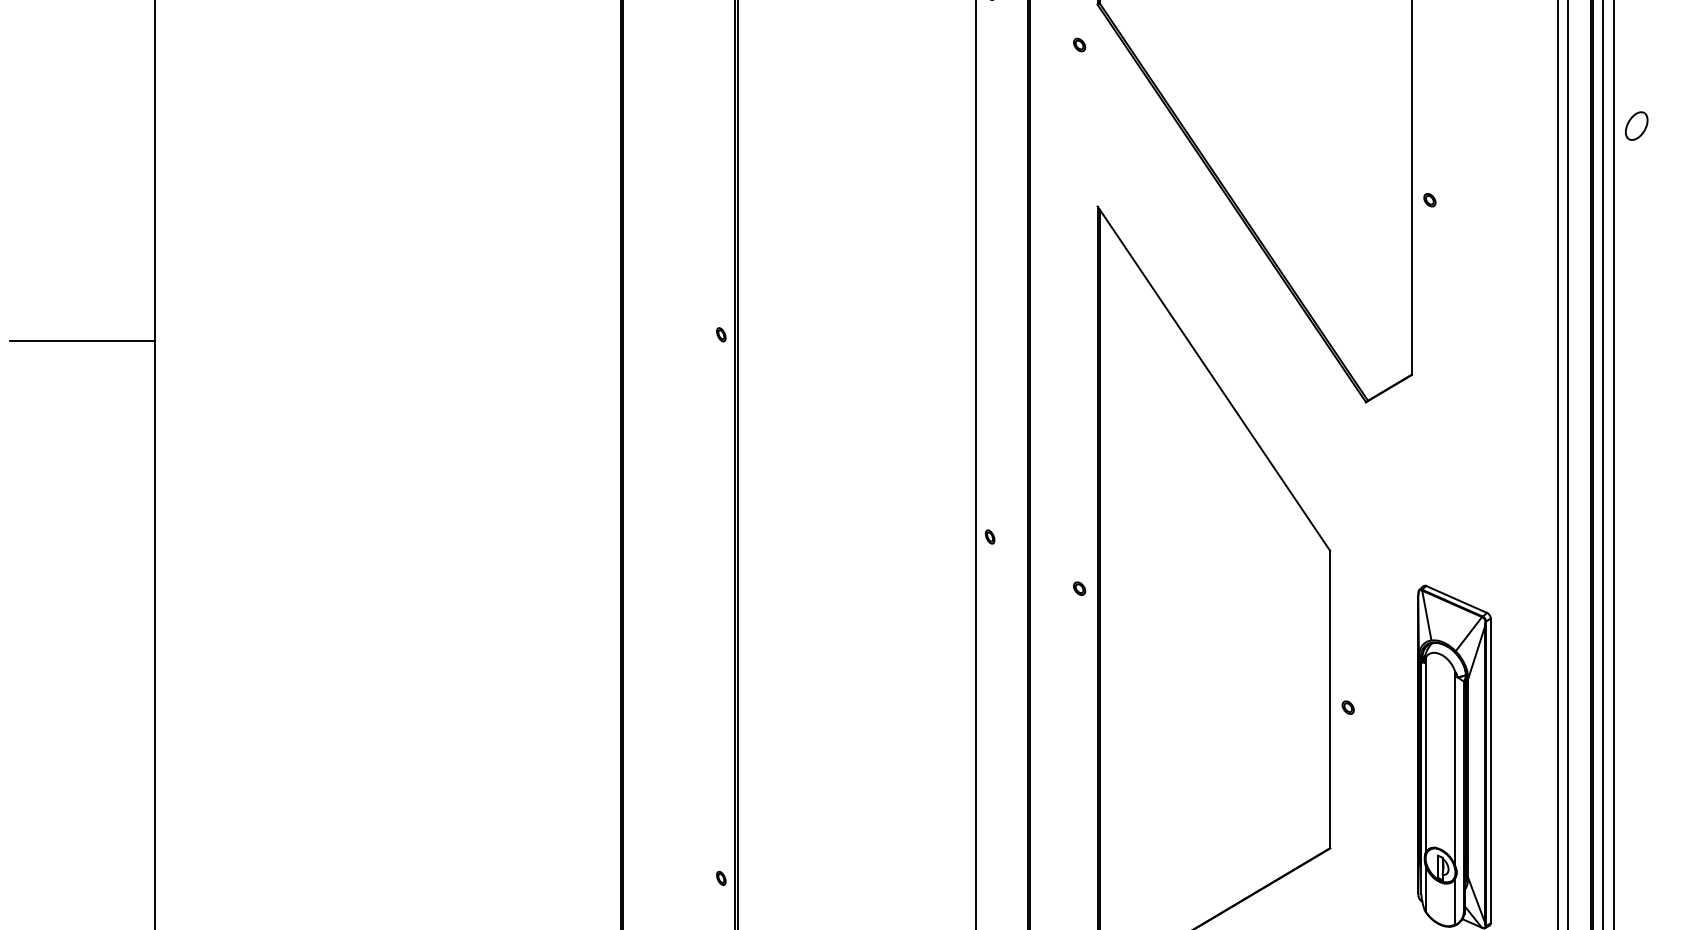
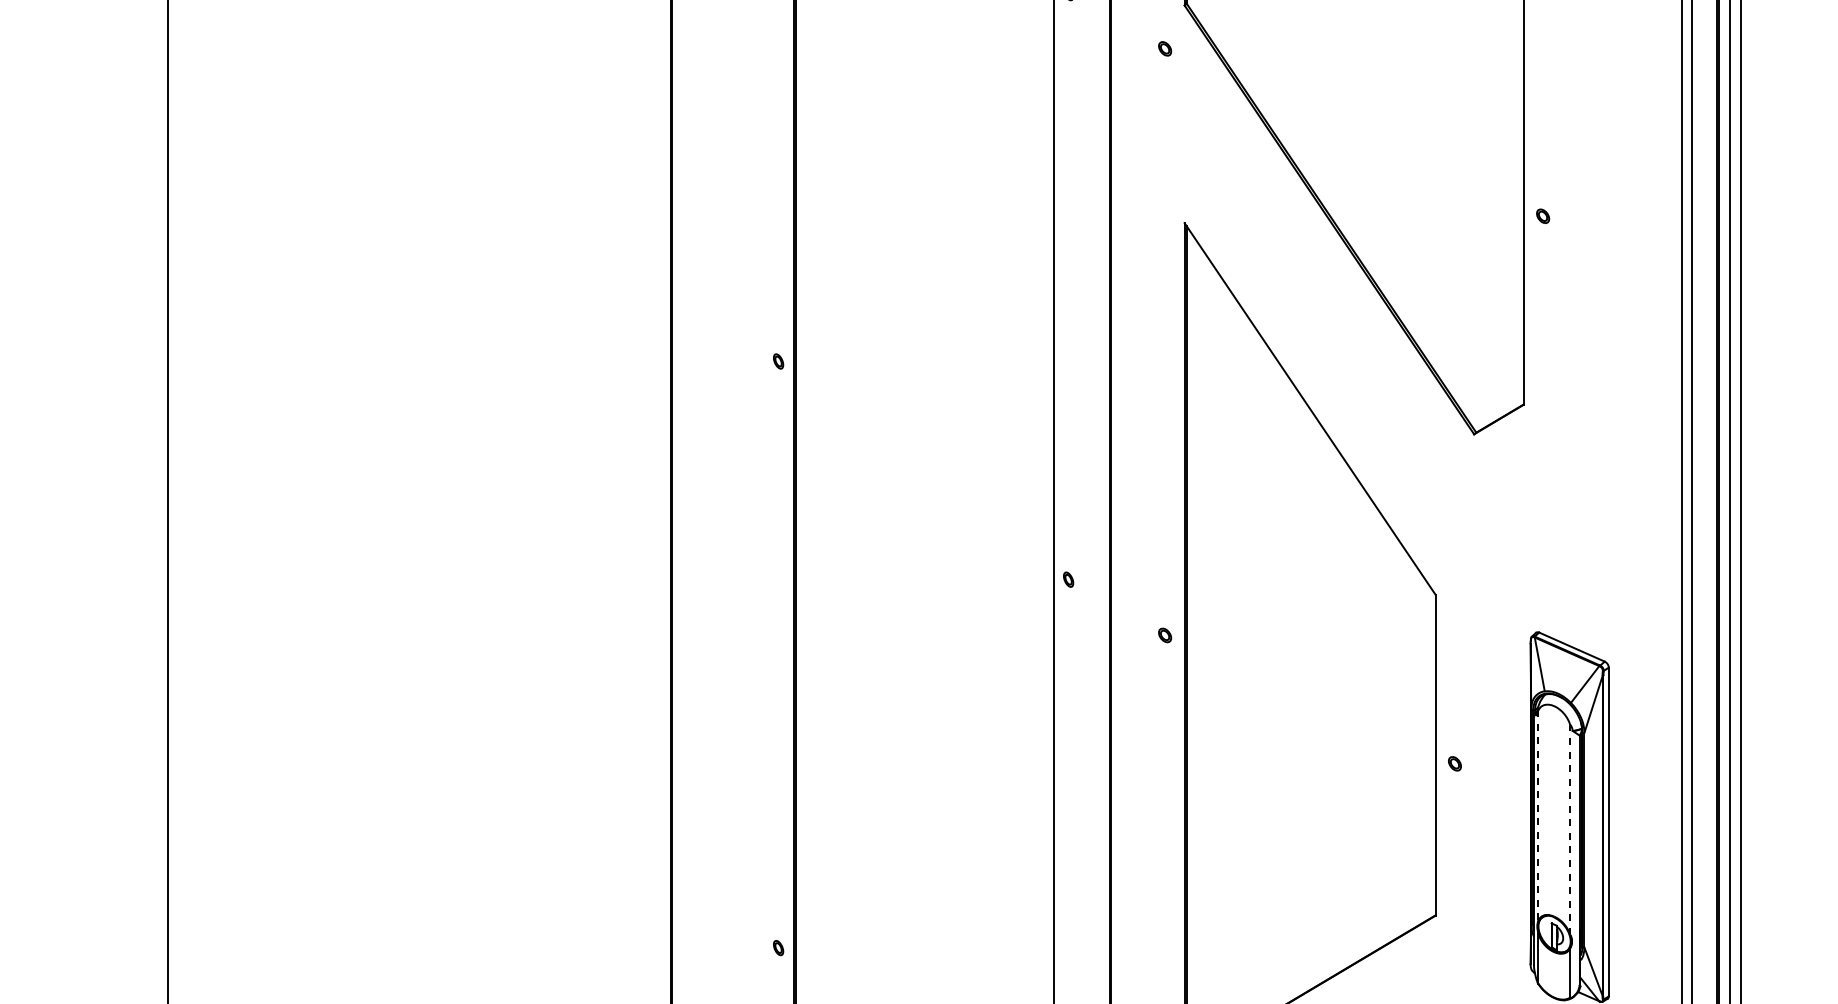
part: (1636, 126) -> (1765, 136), removed
line: (81, 341) -> (88, 368), removed
line: (1425, 755) -> (1538, 815), solid -> dashed
line: (1455, 768) -> (1570, 829), solid -> dashed

